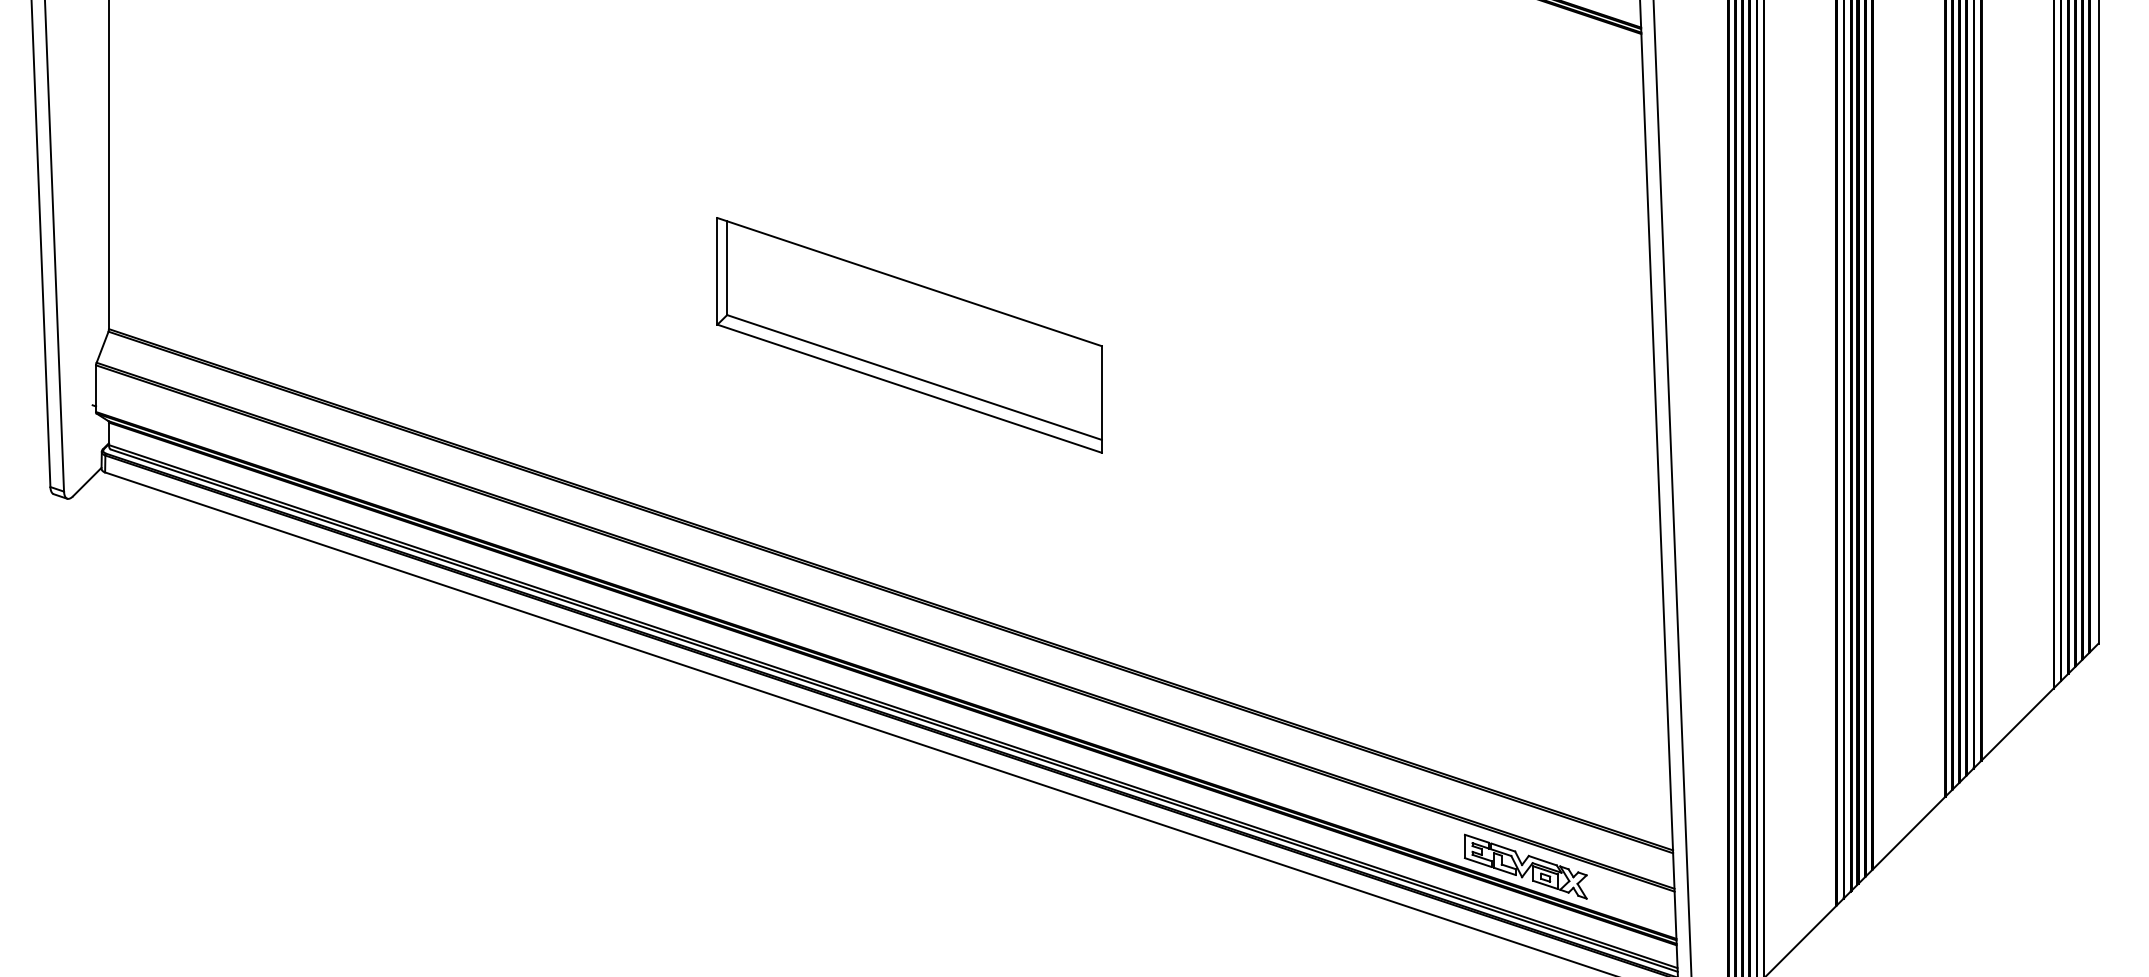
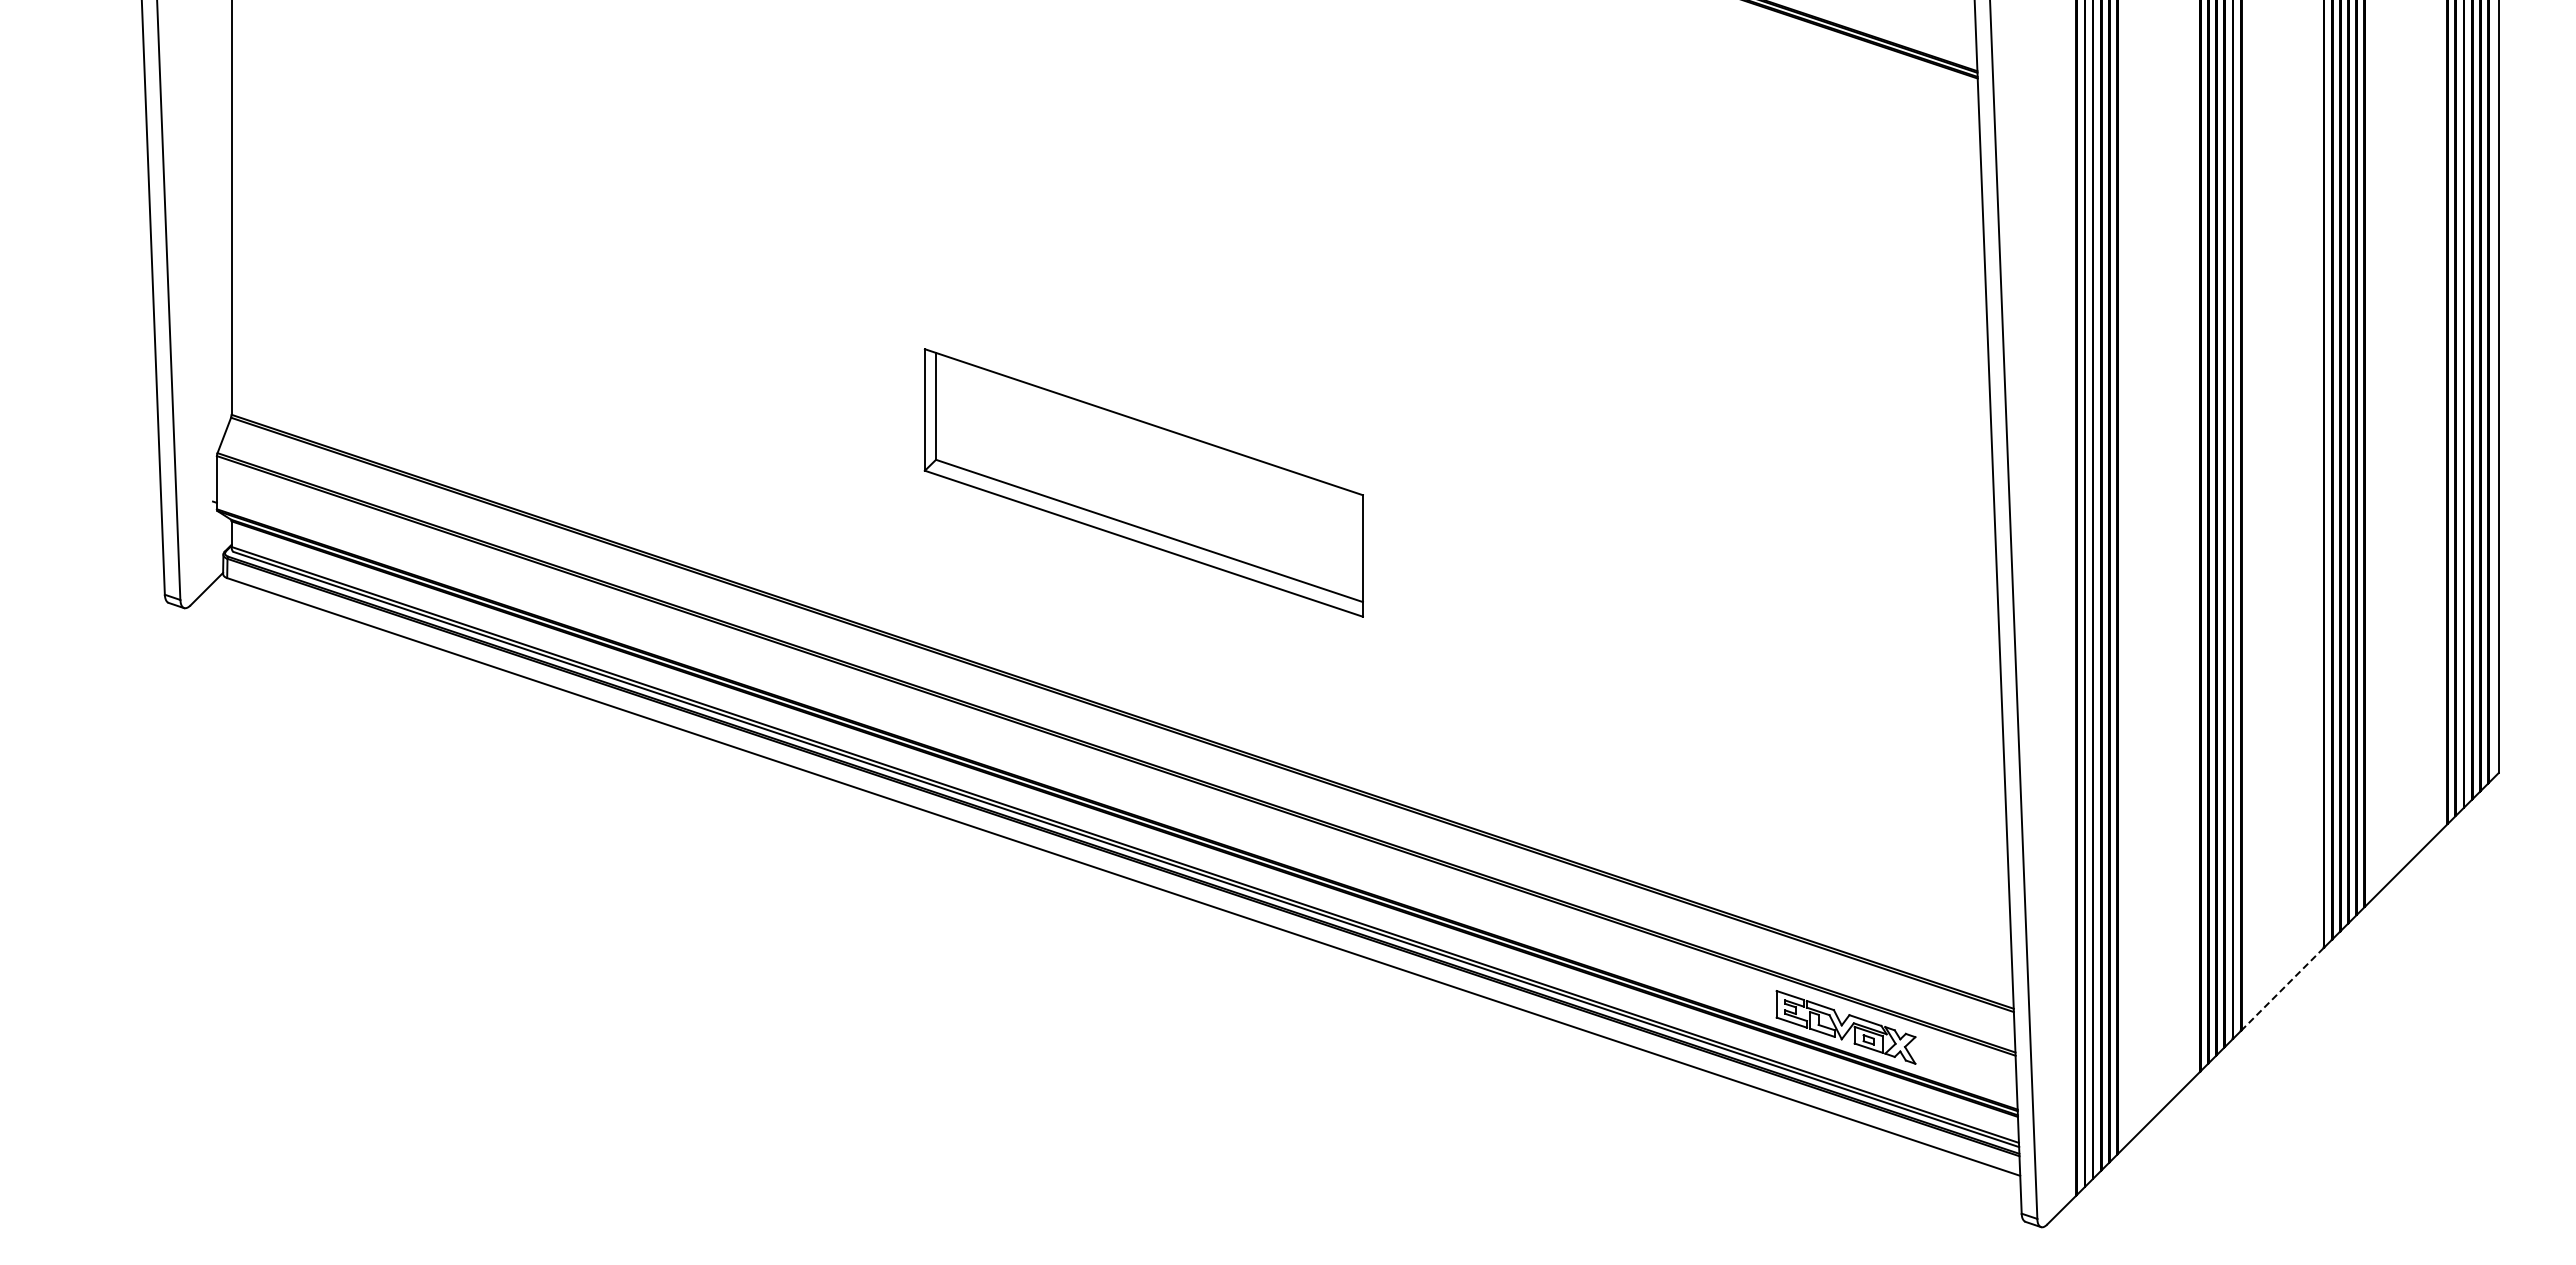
part: (909, 334) -> (1143, 482), moved
line: (1908, 833) -> (2282, 989), solid -> dashed

